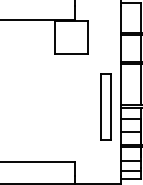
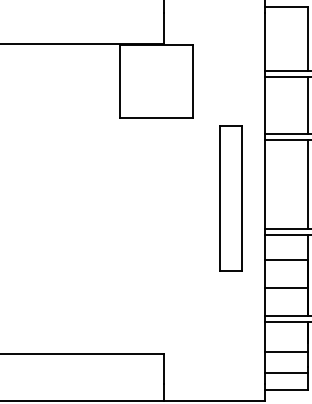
part: (105, 106) -> (230, 197), moved

